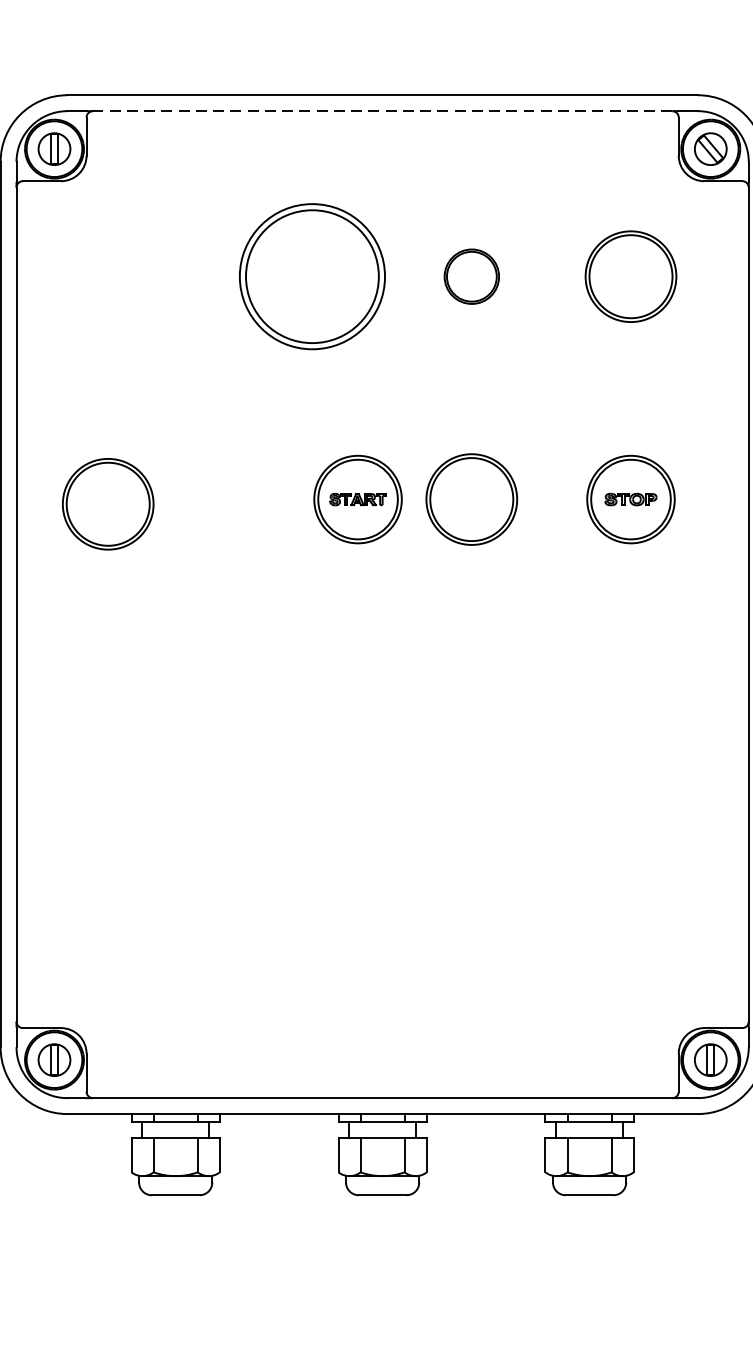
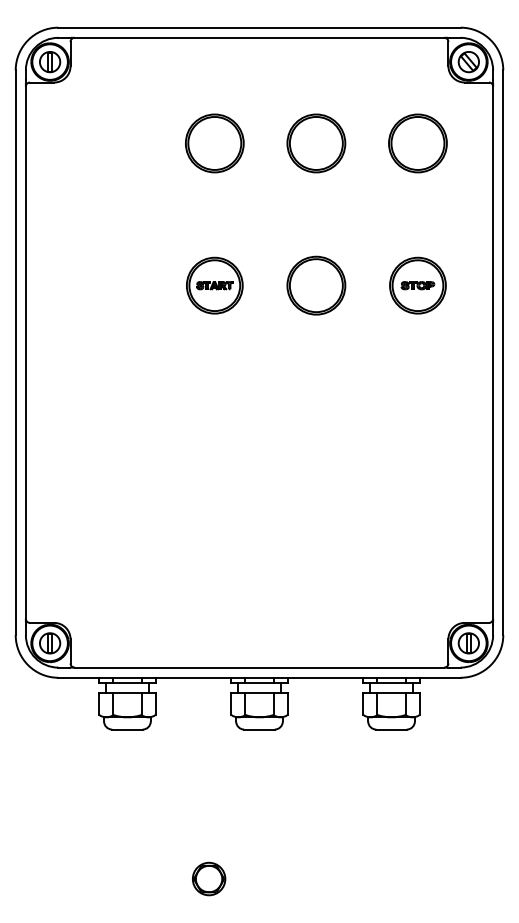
line: (382, 110) -> (259, 37), dashed -> solid
part: (312, 276) -> (214, 143), size x0.62
part: (471, 276) -> (316, 143), size x1.67
part: (357, 499) -> (214, 285), moved
part: (108, 503) -> (84, 288), removed

